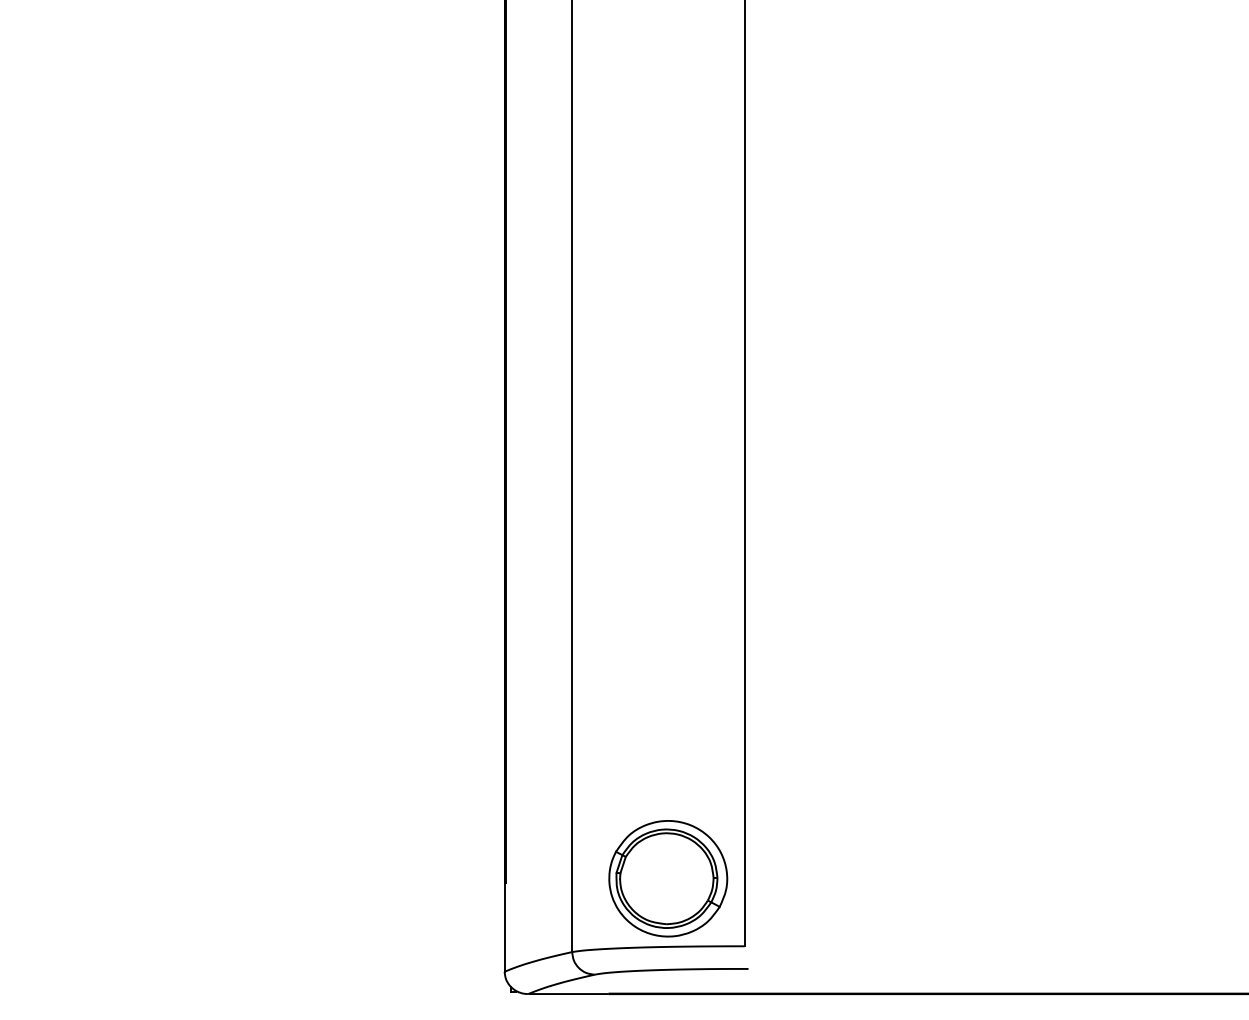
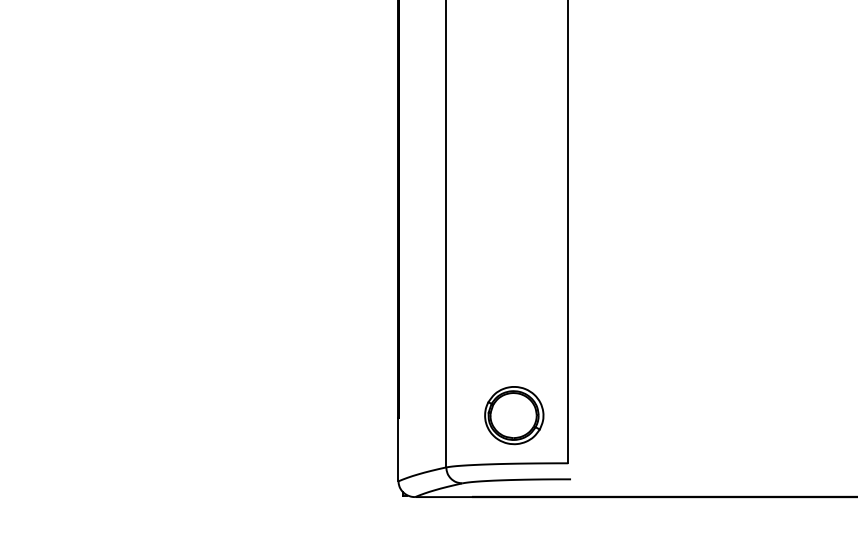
part: (668, 878) -> (514, 415), size x0.7

